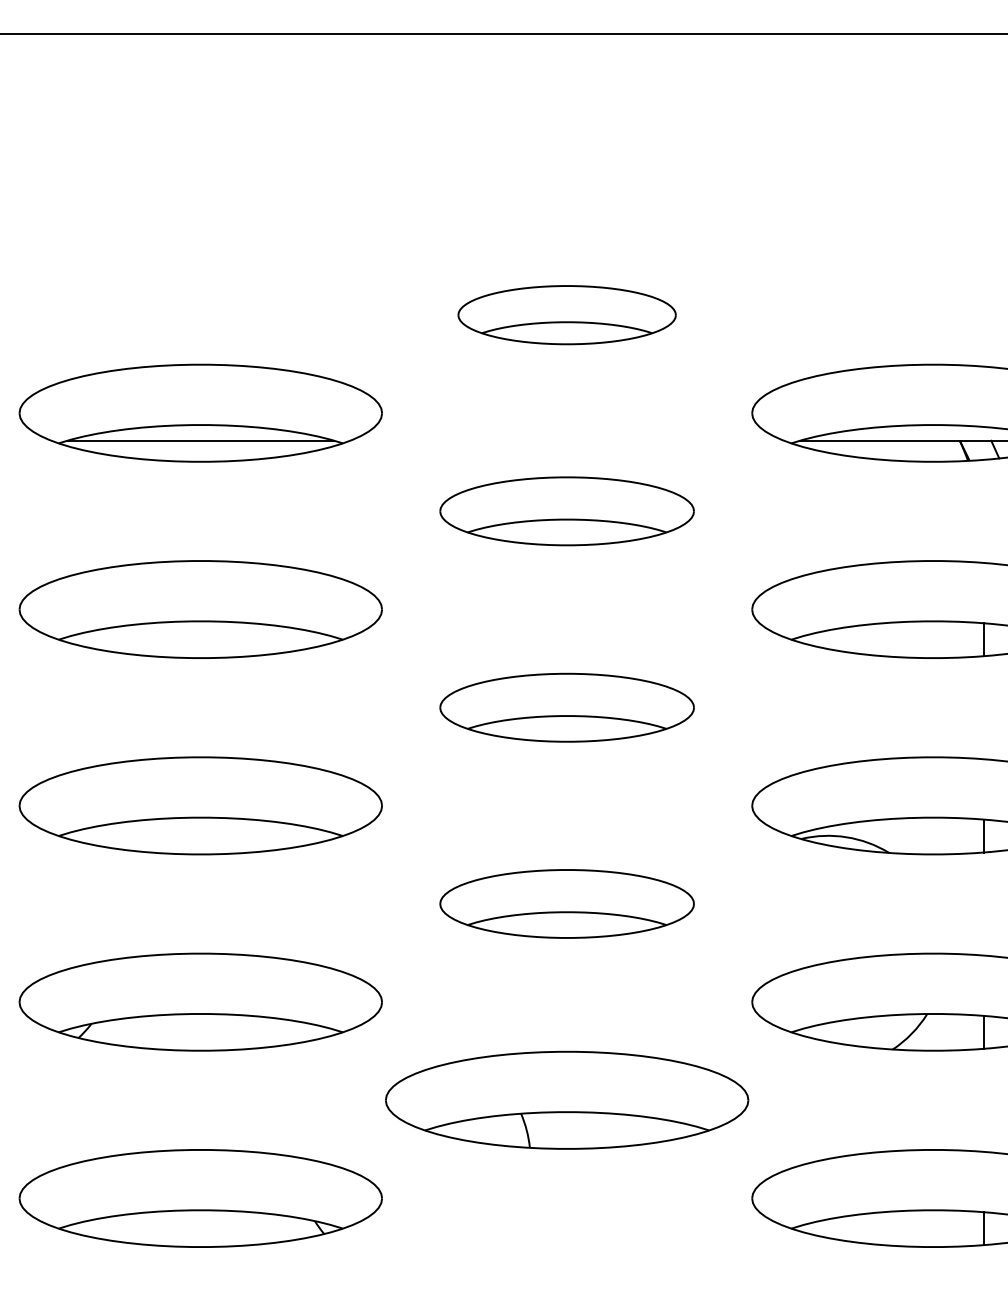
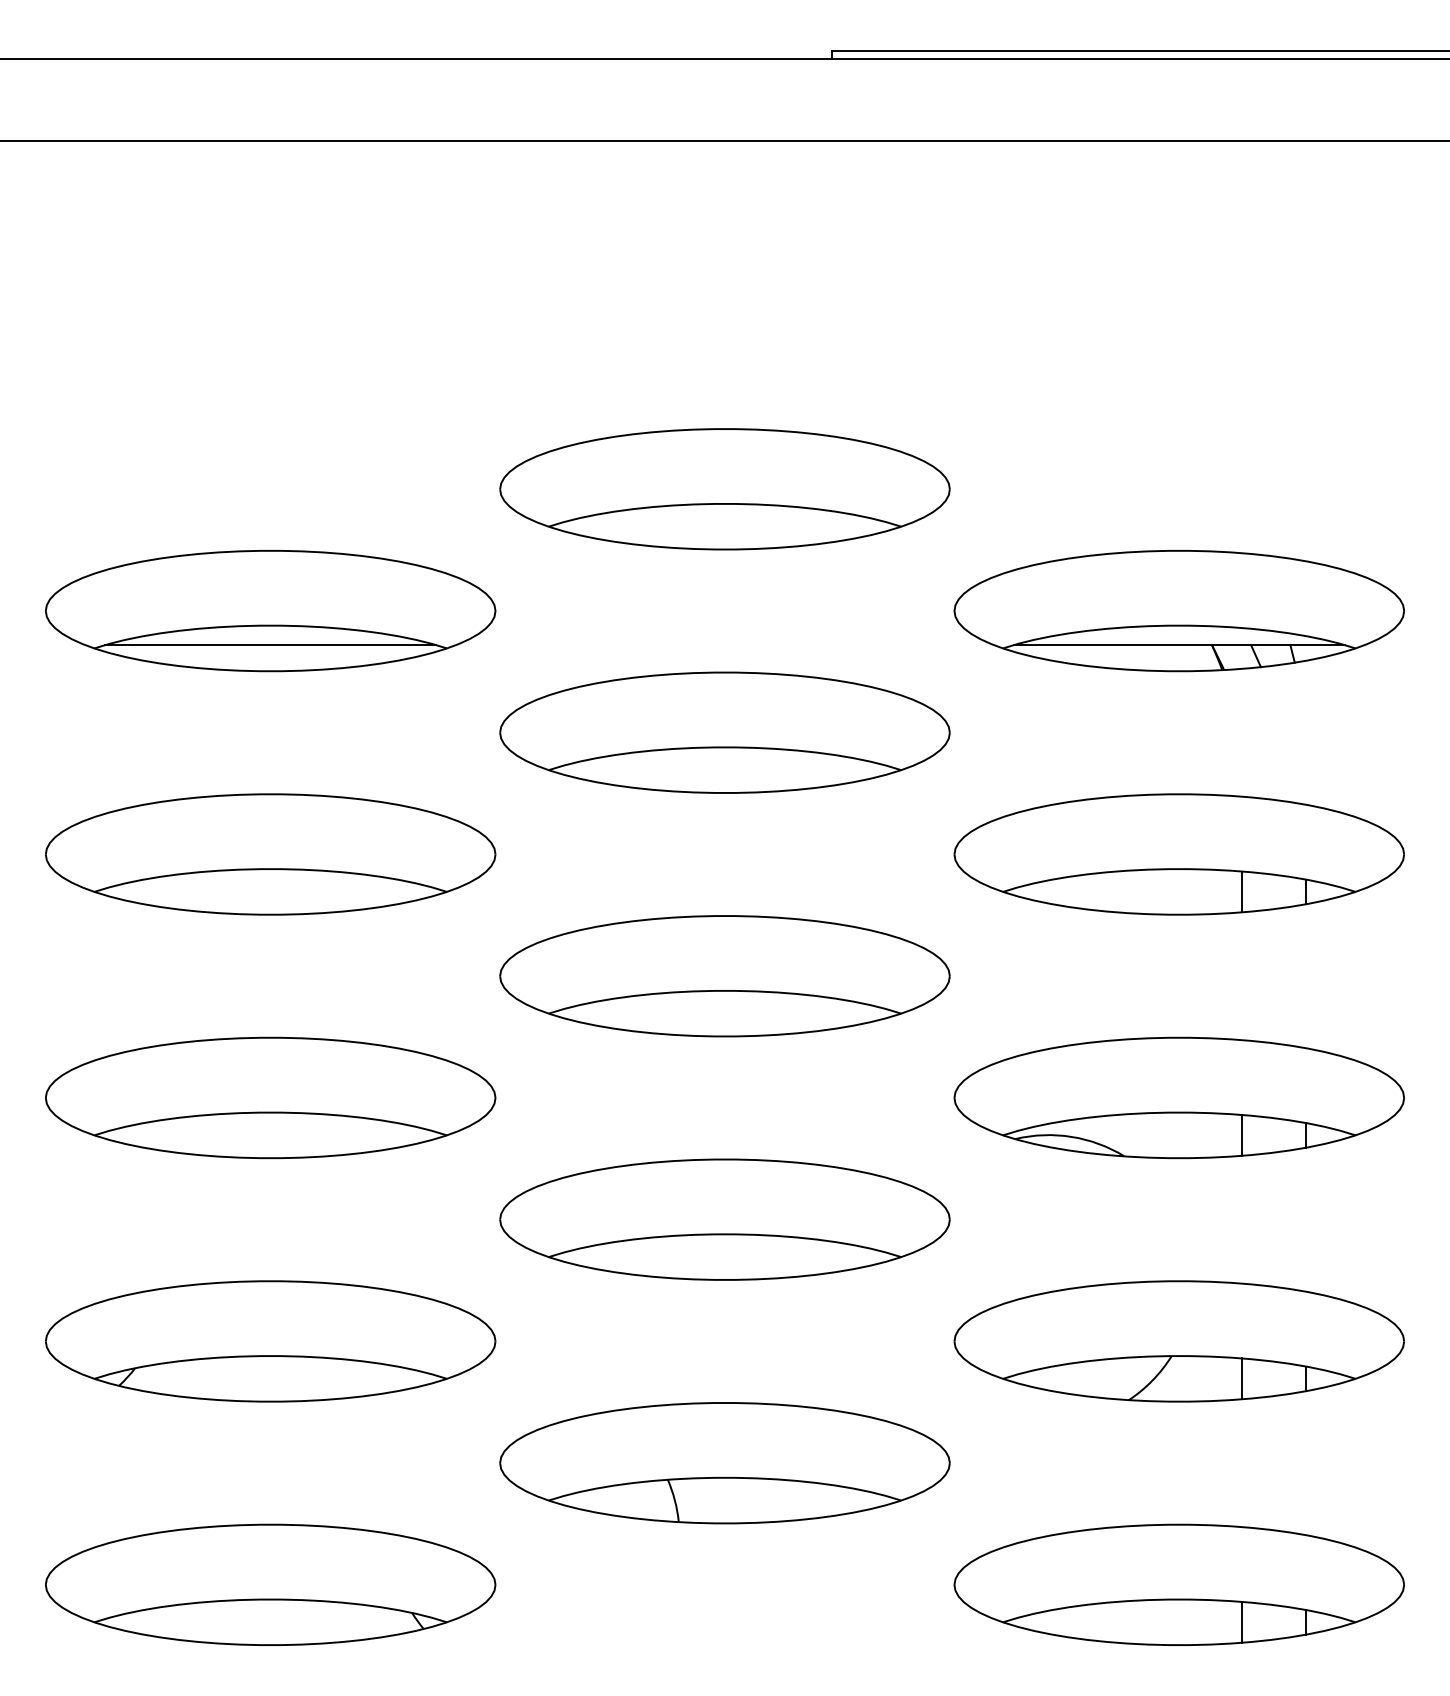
part: (566, 315) -> (724, 489), size x1.67
part: (566, 511) -> (724, 732), size x1.43
part: (566, 707) -> (724, 976), size x1.43
part: (566, 903) -> (724, 1219), size x1.43

